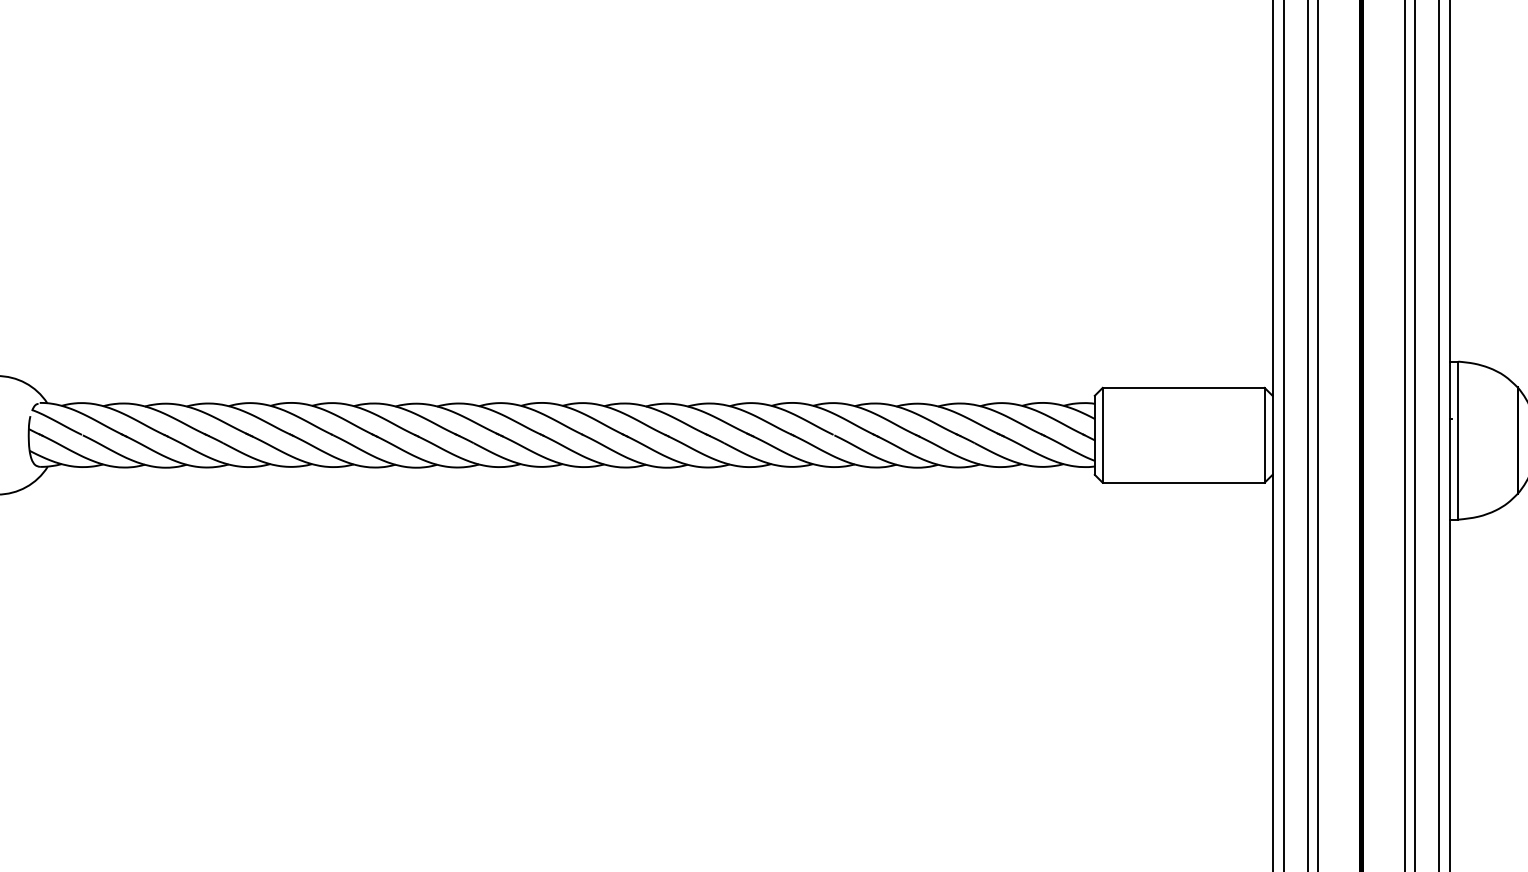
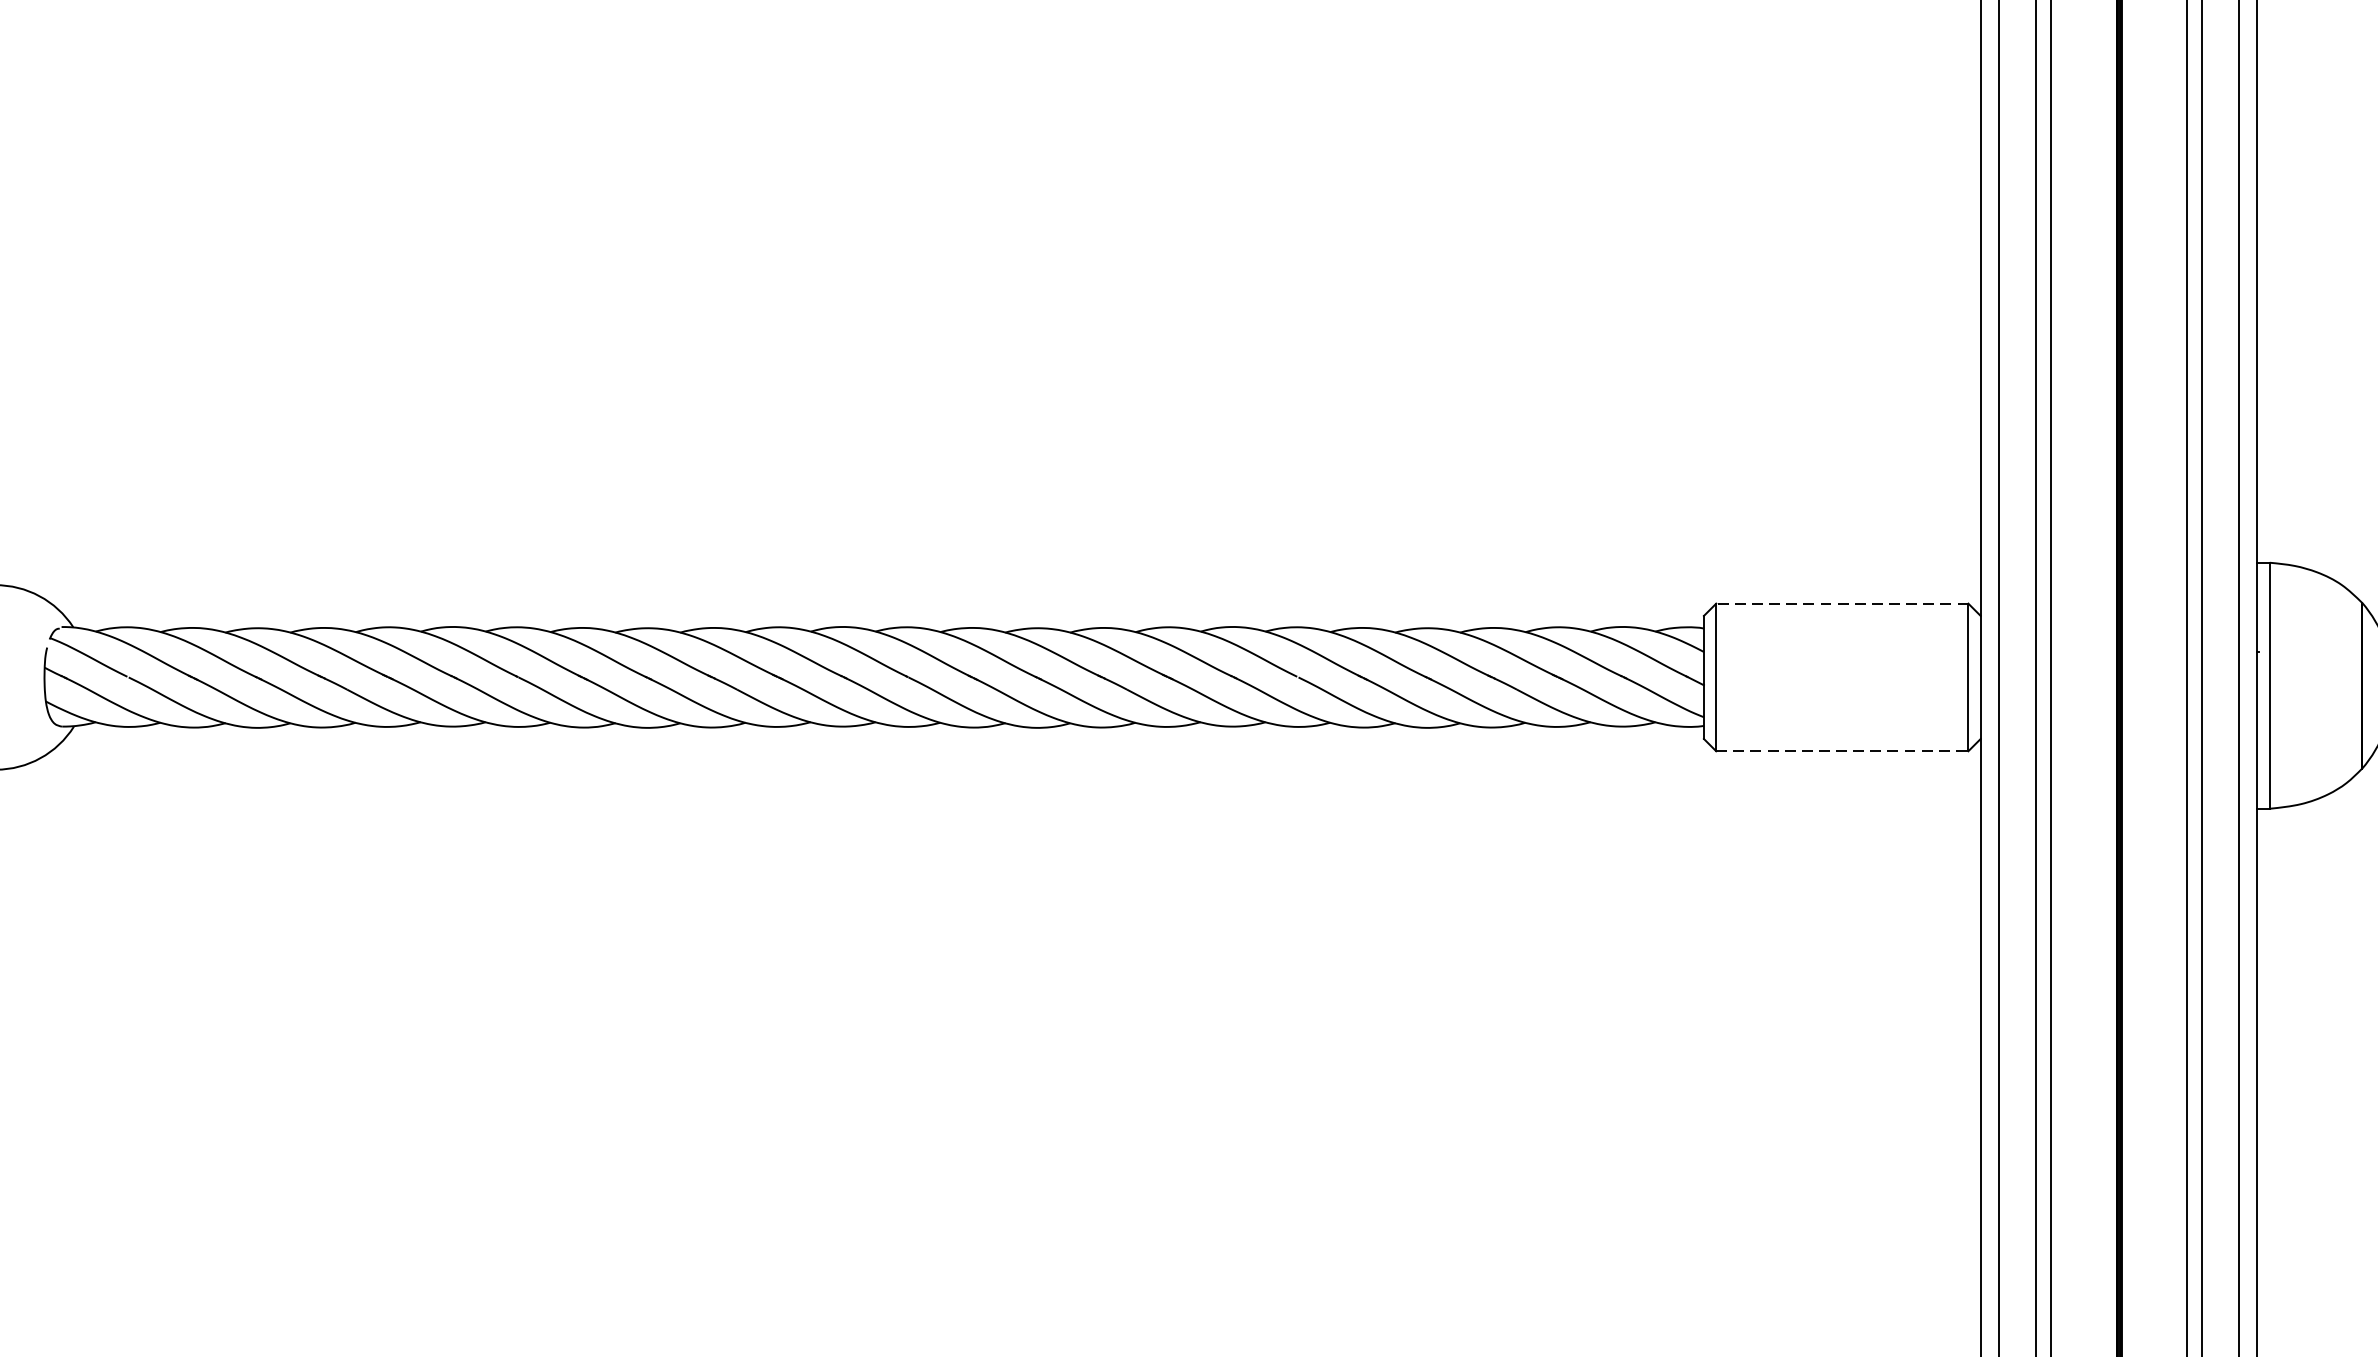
line: (1183, 387) -> (1841, 603), solid -> dashed
line: (1183, 482) -> (1841, 750), solid -> dashed

